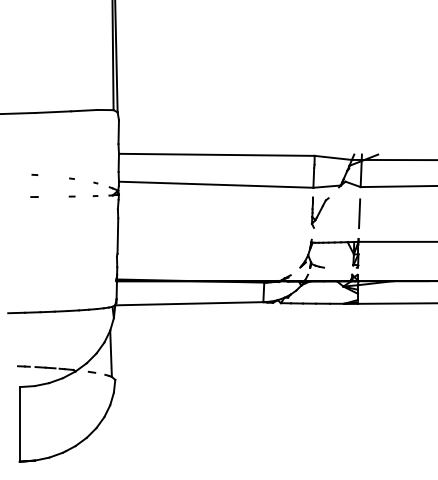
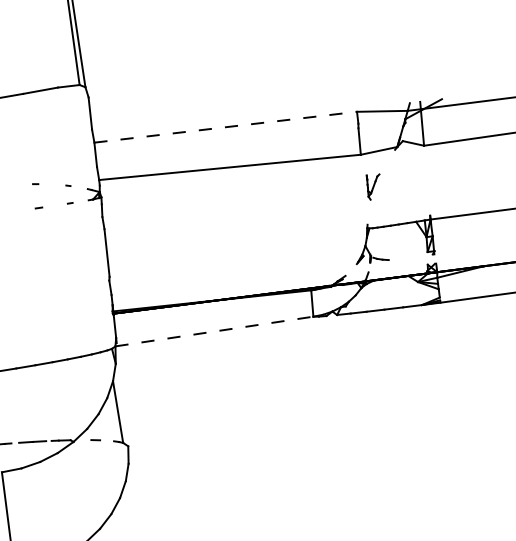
line: (216, 154) -> (225, 126), solid -> dashed
part: (319, 212) -> (373, 186), size x0.6
line: (359, 213) -> (427, 181), removed
line: (189, 303) -> (214, 331), solid -> dashed

